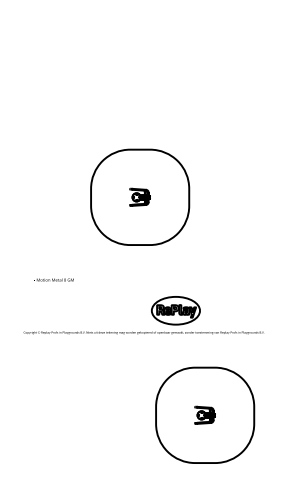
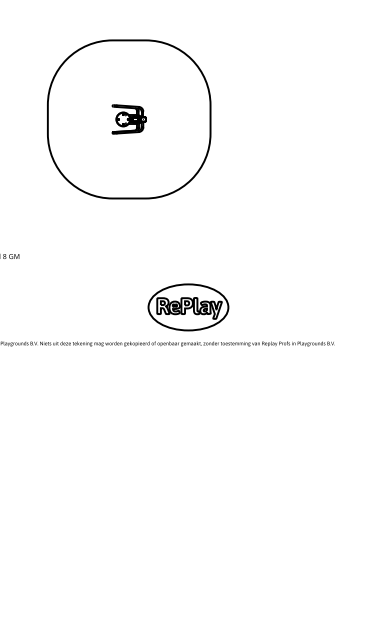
part: (205, 414) -> (237, 479), removed

